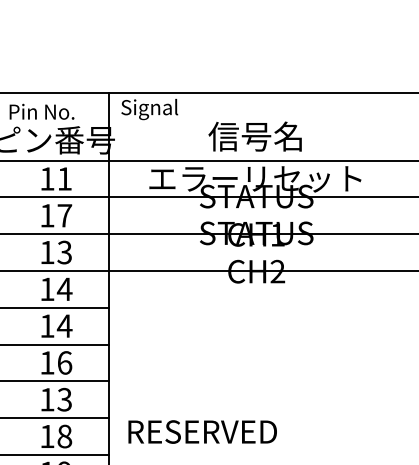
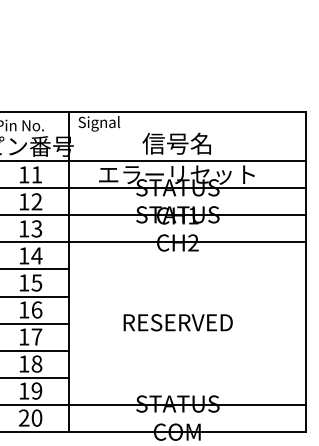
text: (64, 215) -> (36, 201), 17 -> 12
text: (64, 325) -> (36, 282), 14 -> 15
text: (64, 399) -> (36, 336), 13 -> 17
text: (201, 431) -> (177, 322), moved

